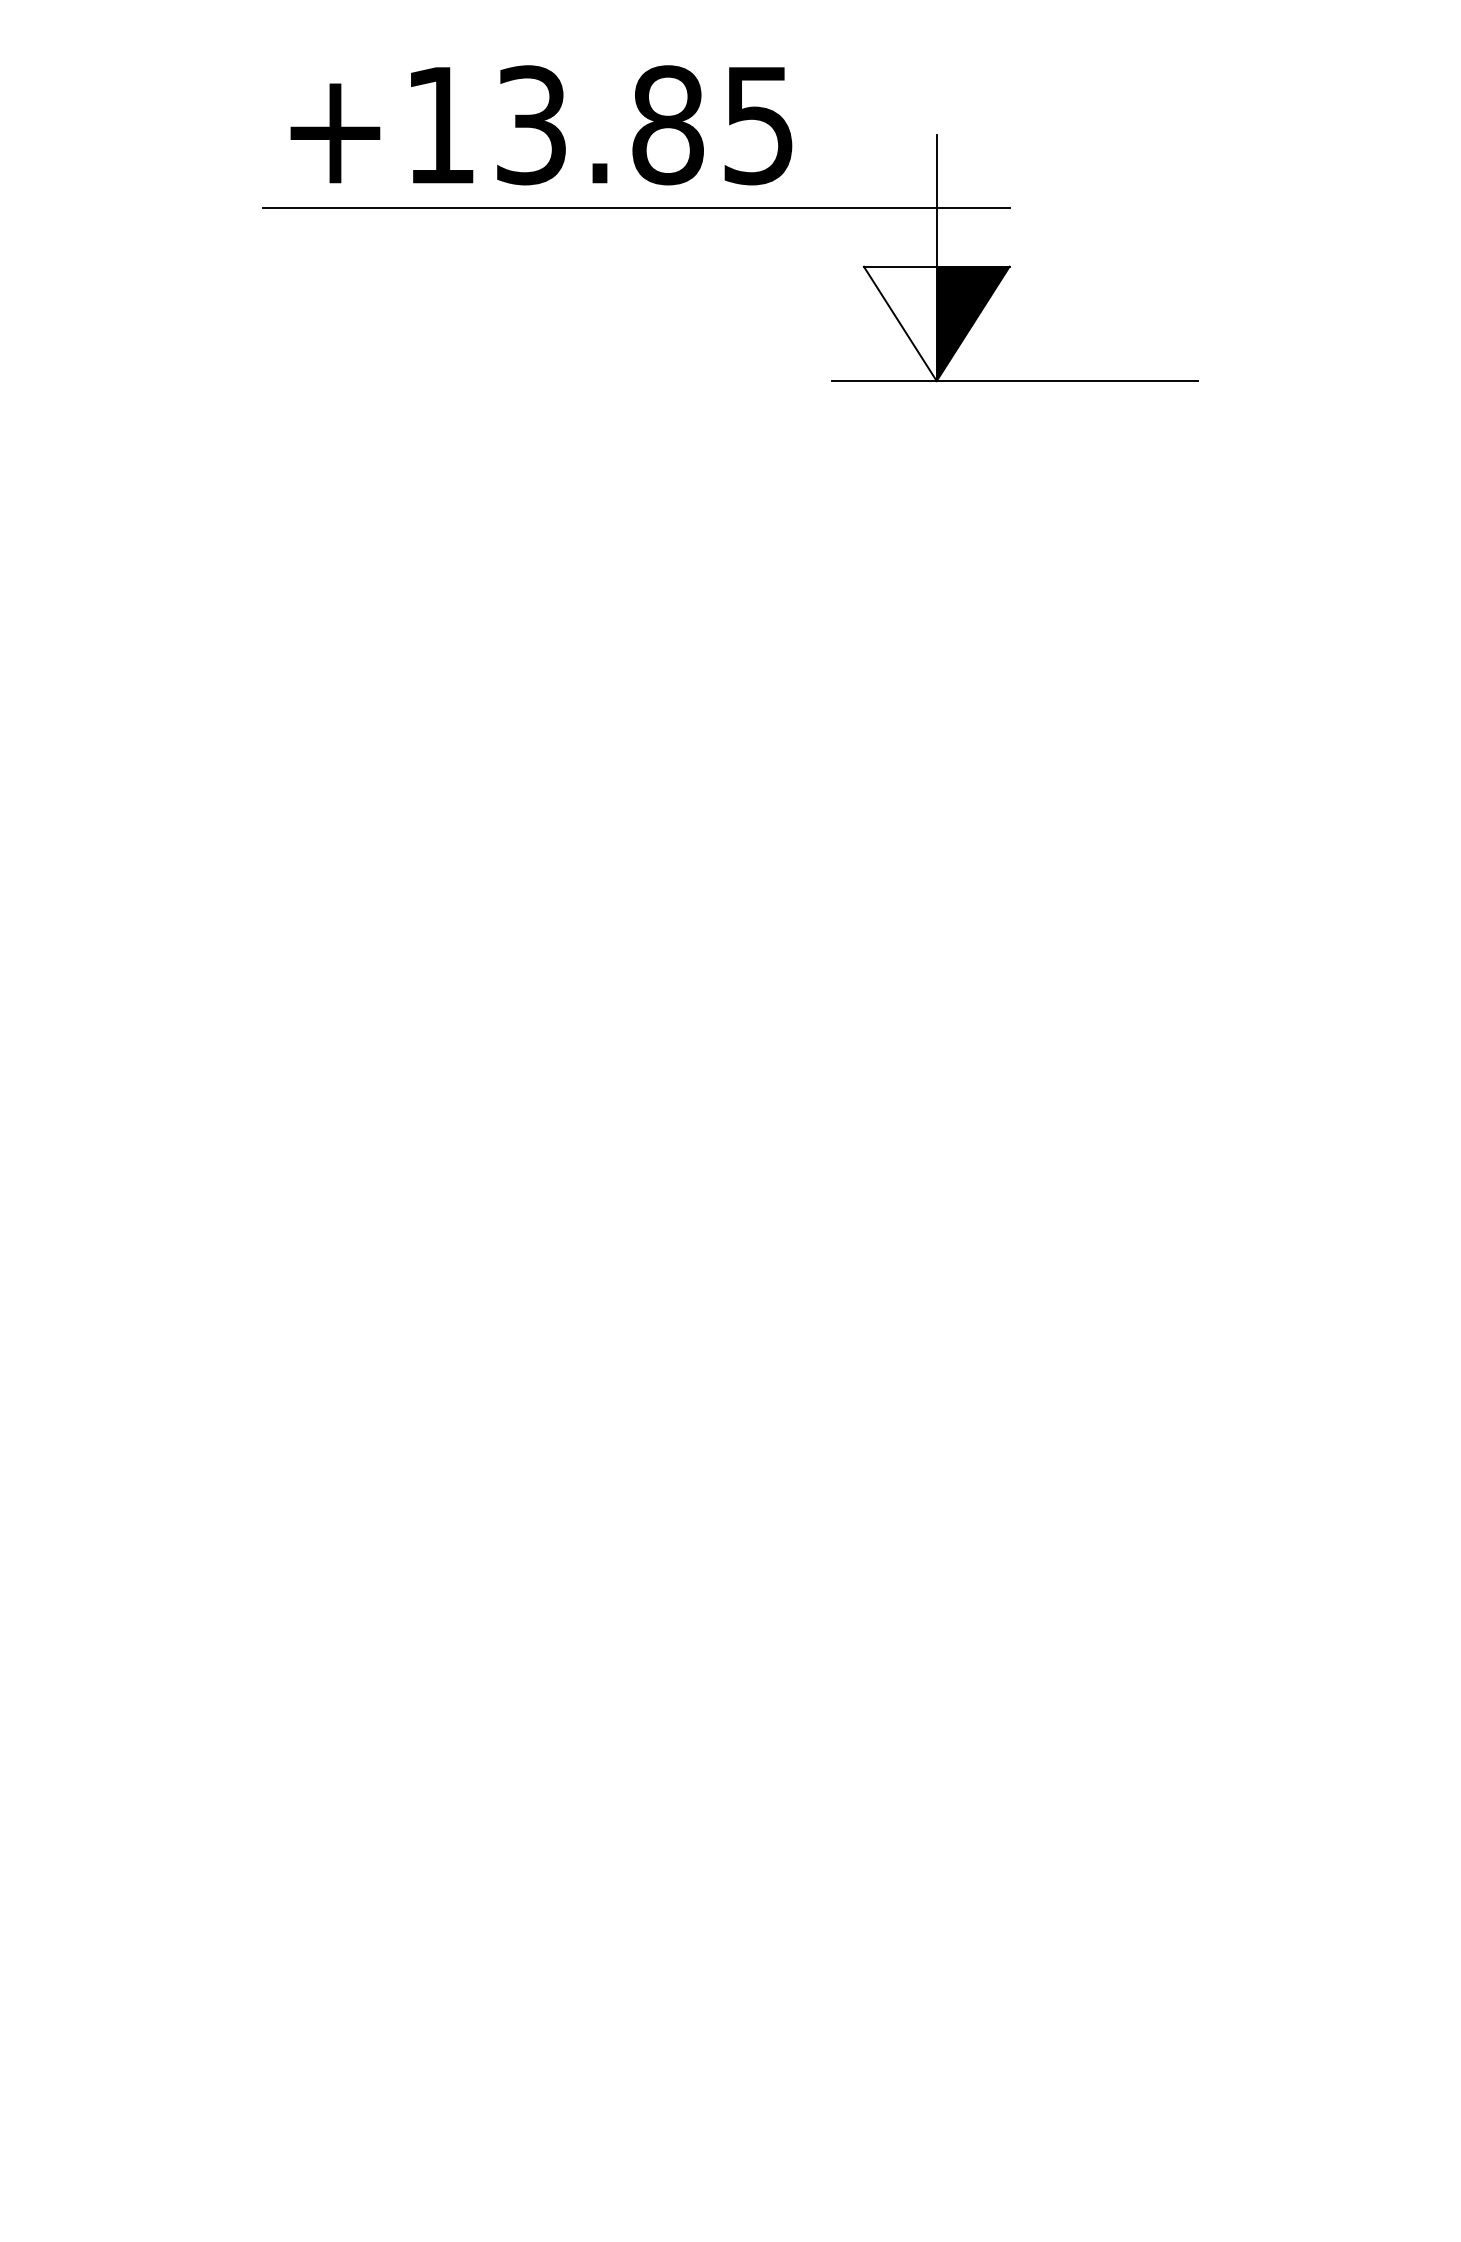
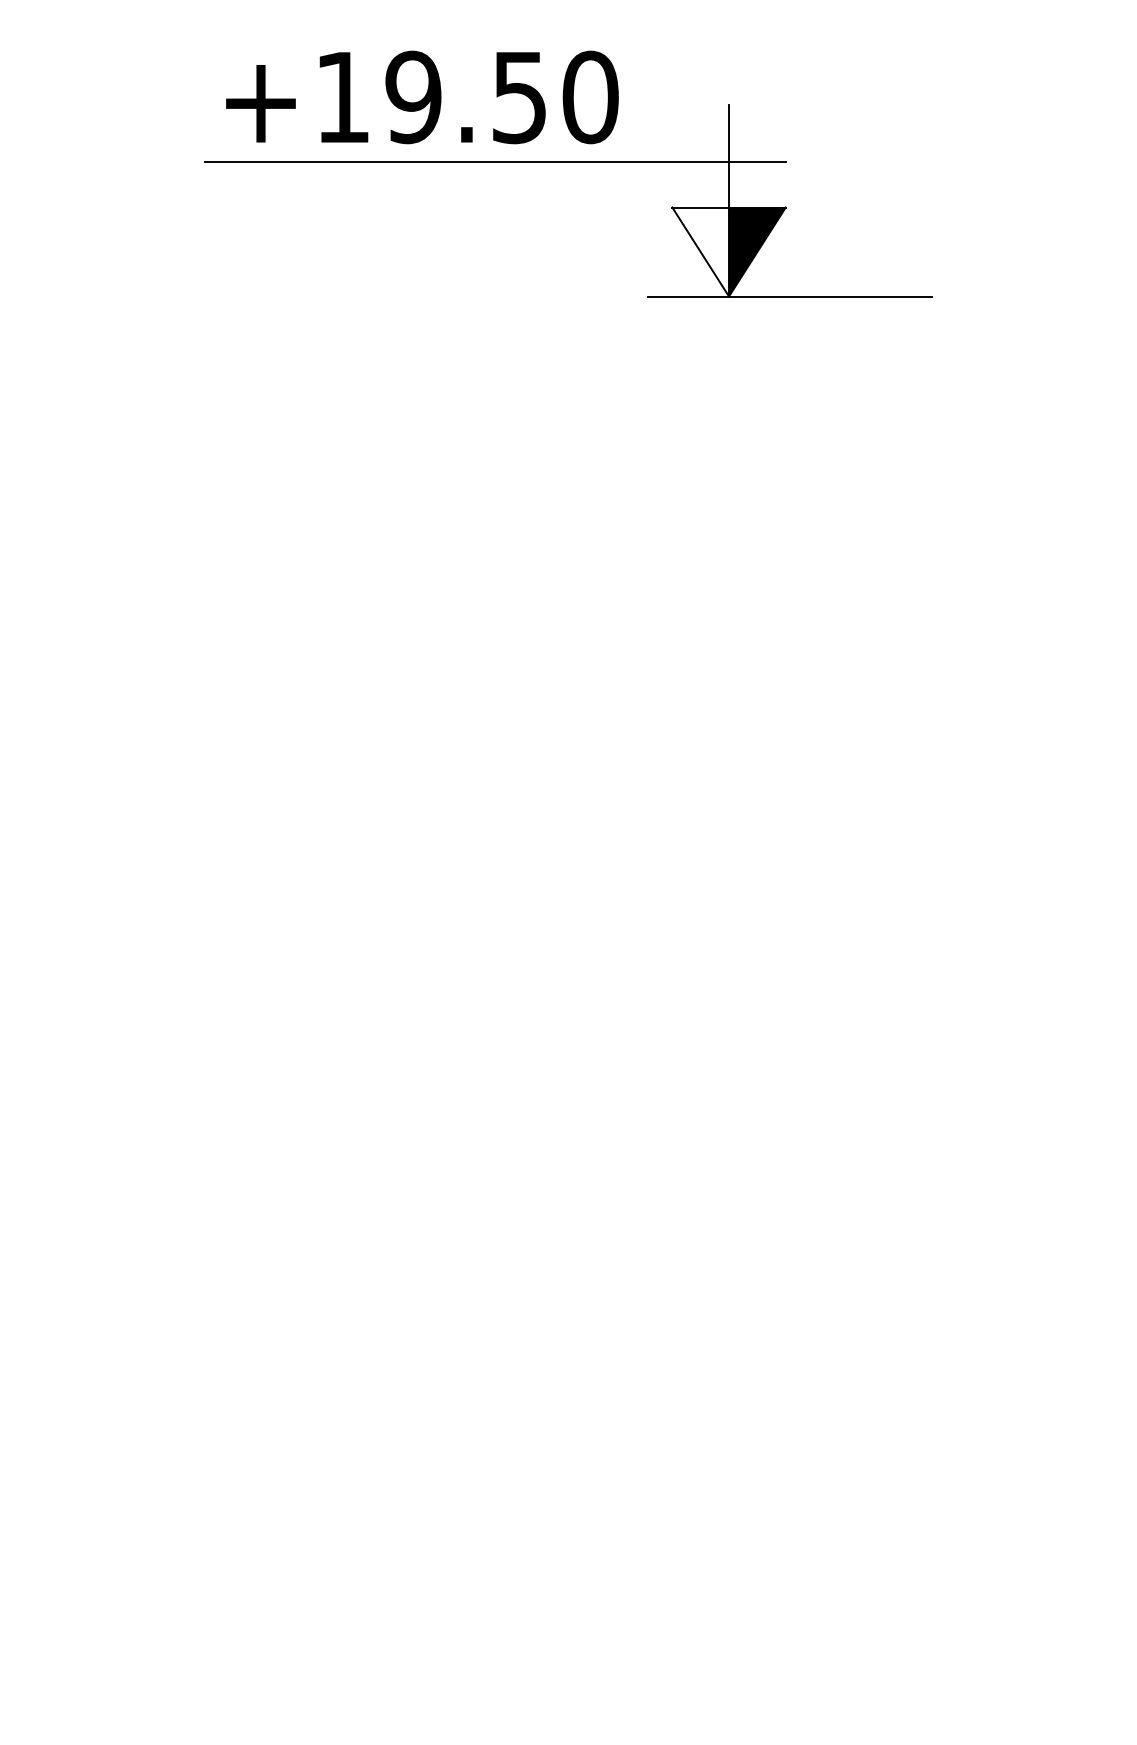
text: (645, 125) -> (502, 97), +13.85 -> +19.50

